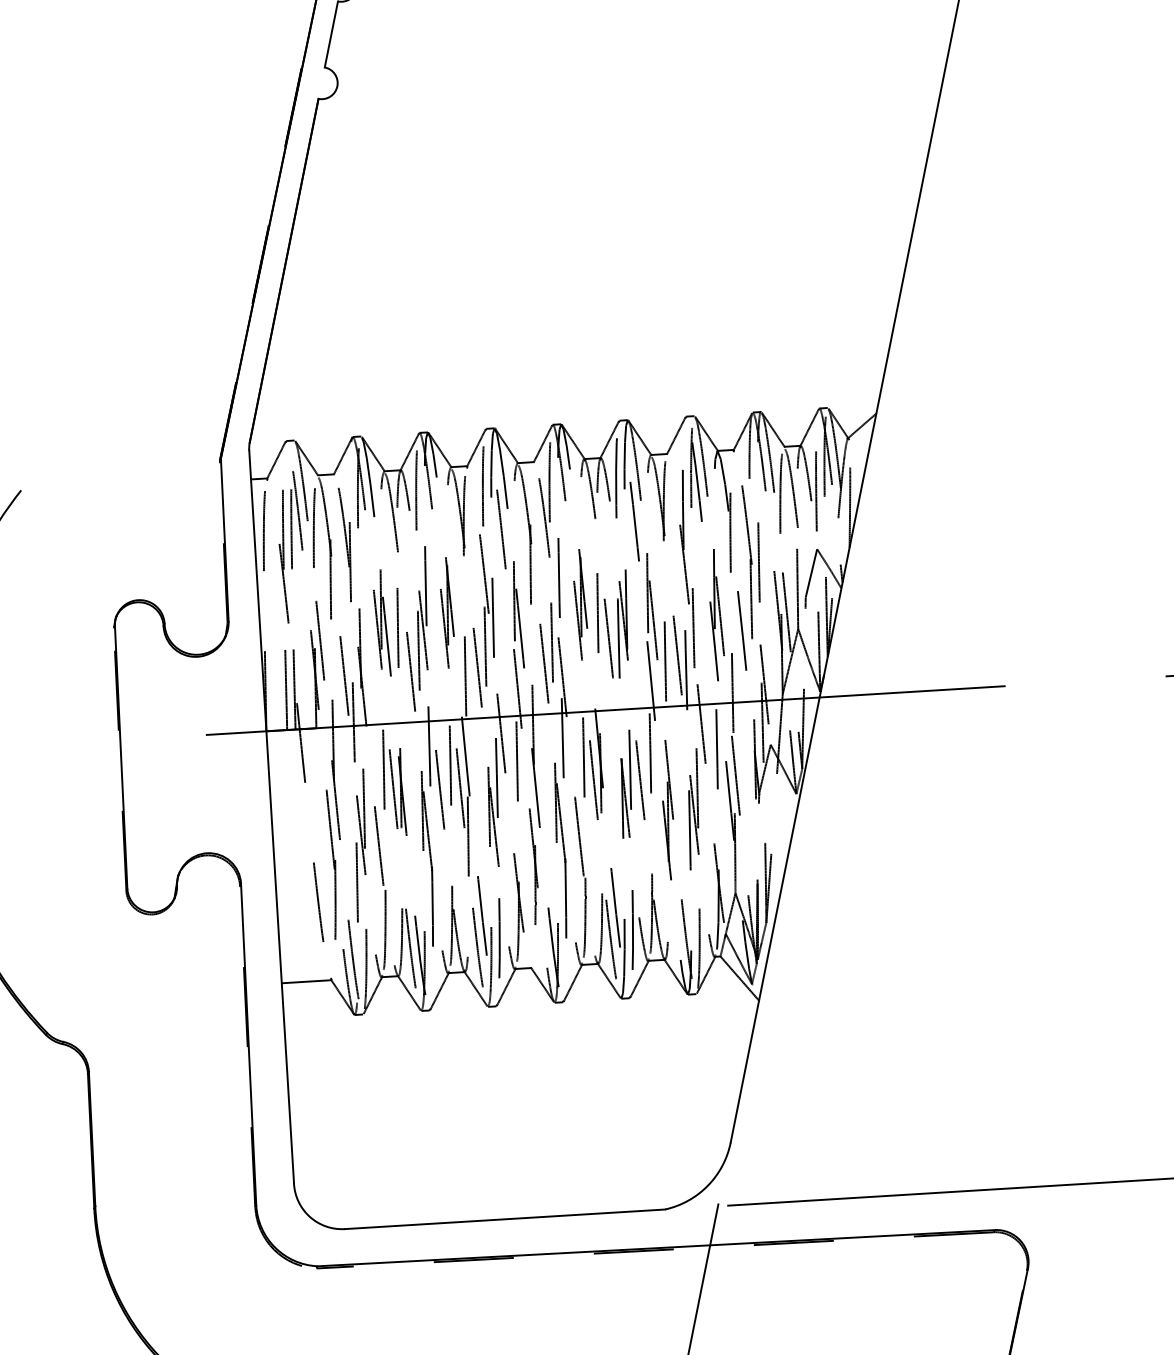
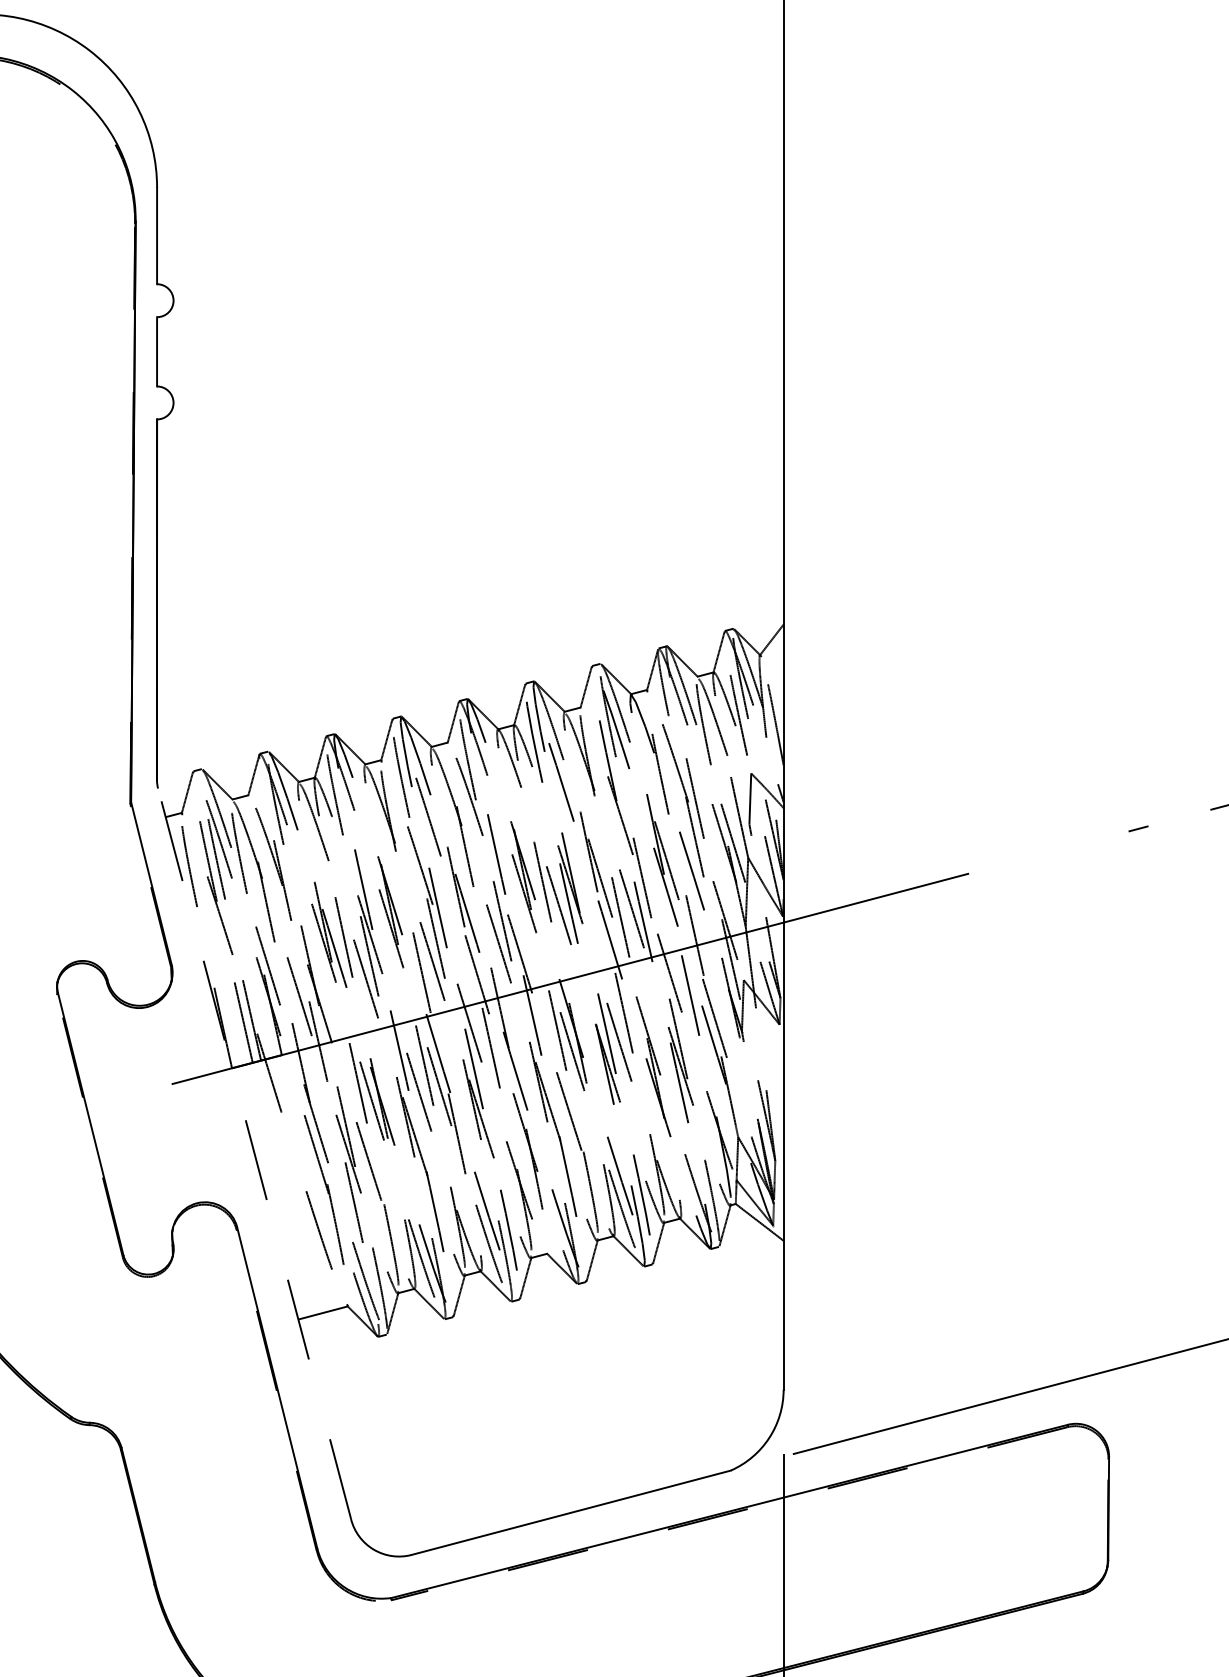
line: (271, 816) -> (254, 1153), solid -> dashed

